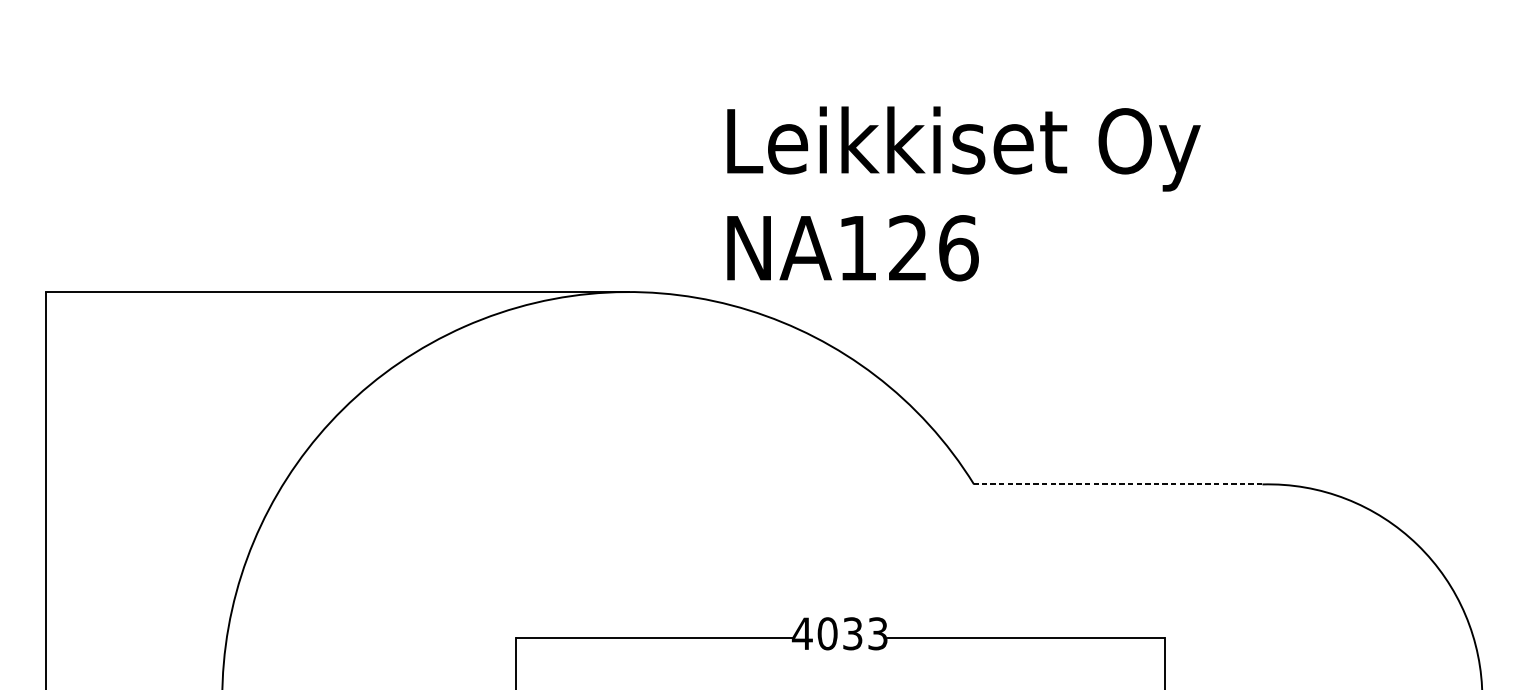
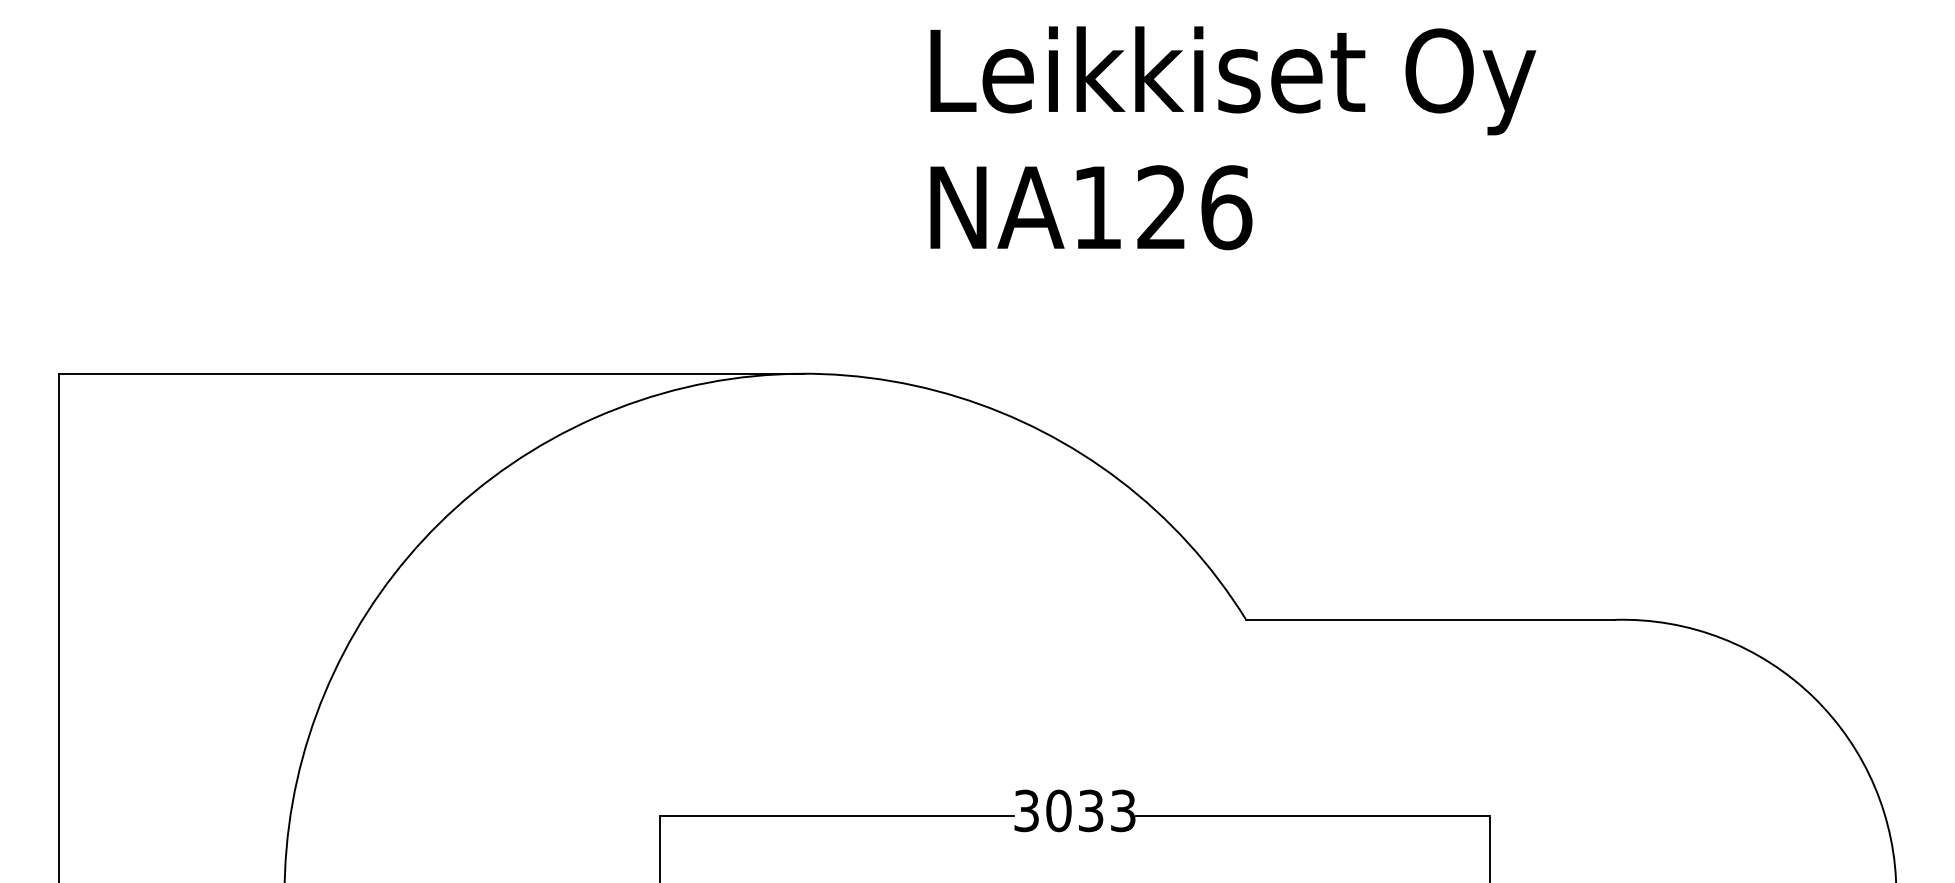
text: (964, 194) -> (1233, 138), moved
line: (1118, 484) -> (1430, 619), dashed -> solid
text: (802, 633) -> (1026, 810), 4033 -> 3033

